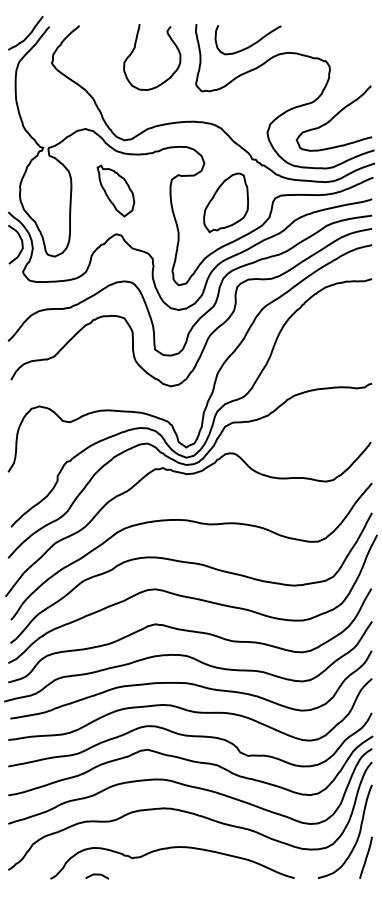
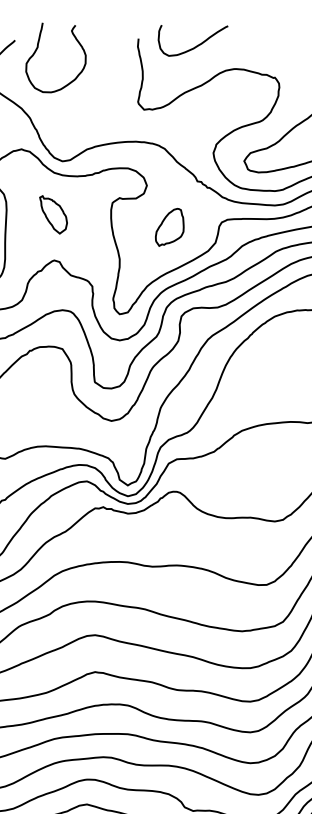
curve: (249, 45) -> (194, 46), moved
curve: (135, 48) -> (38, 48), moved
part: (115, 190) -> (53, 214), size x0.7
part: (225, 202) -> (169, 226), size x0.6

